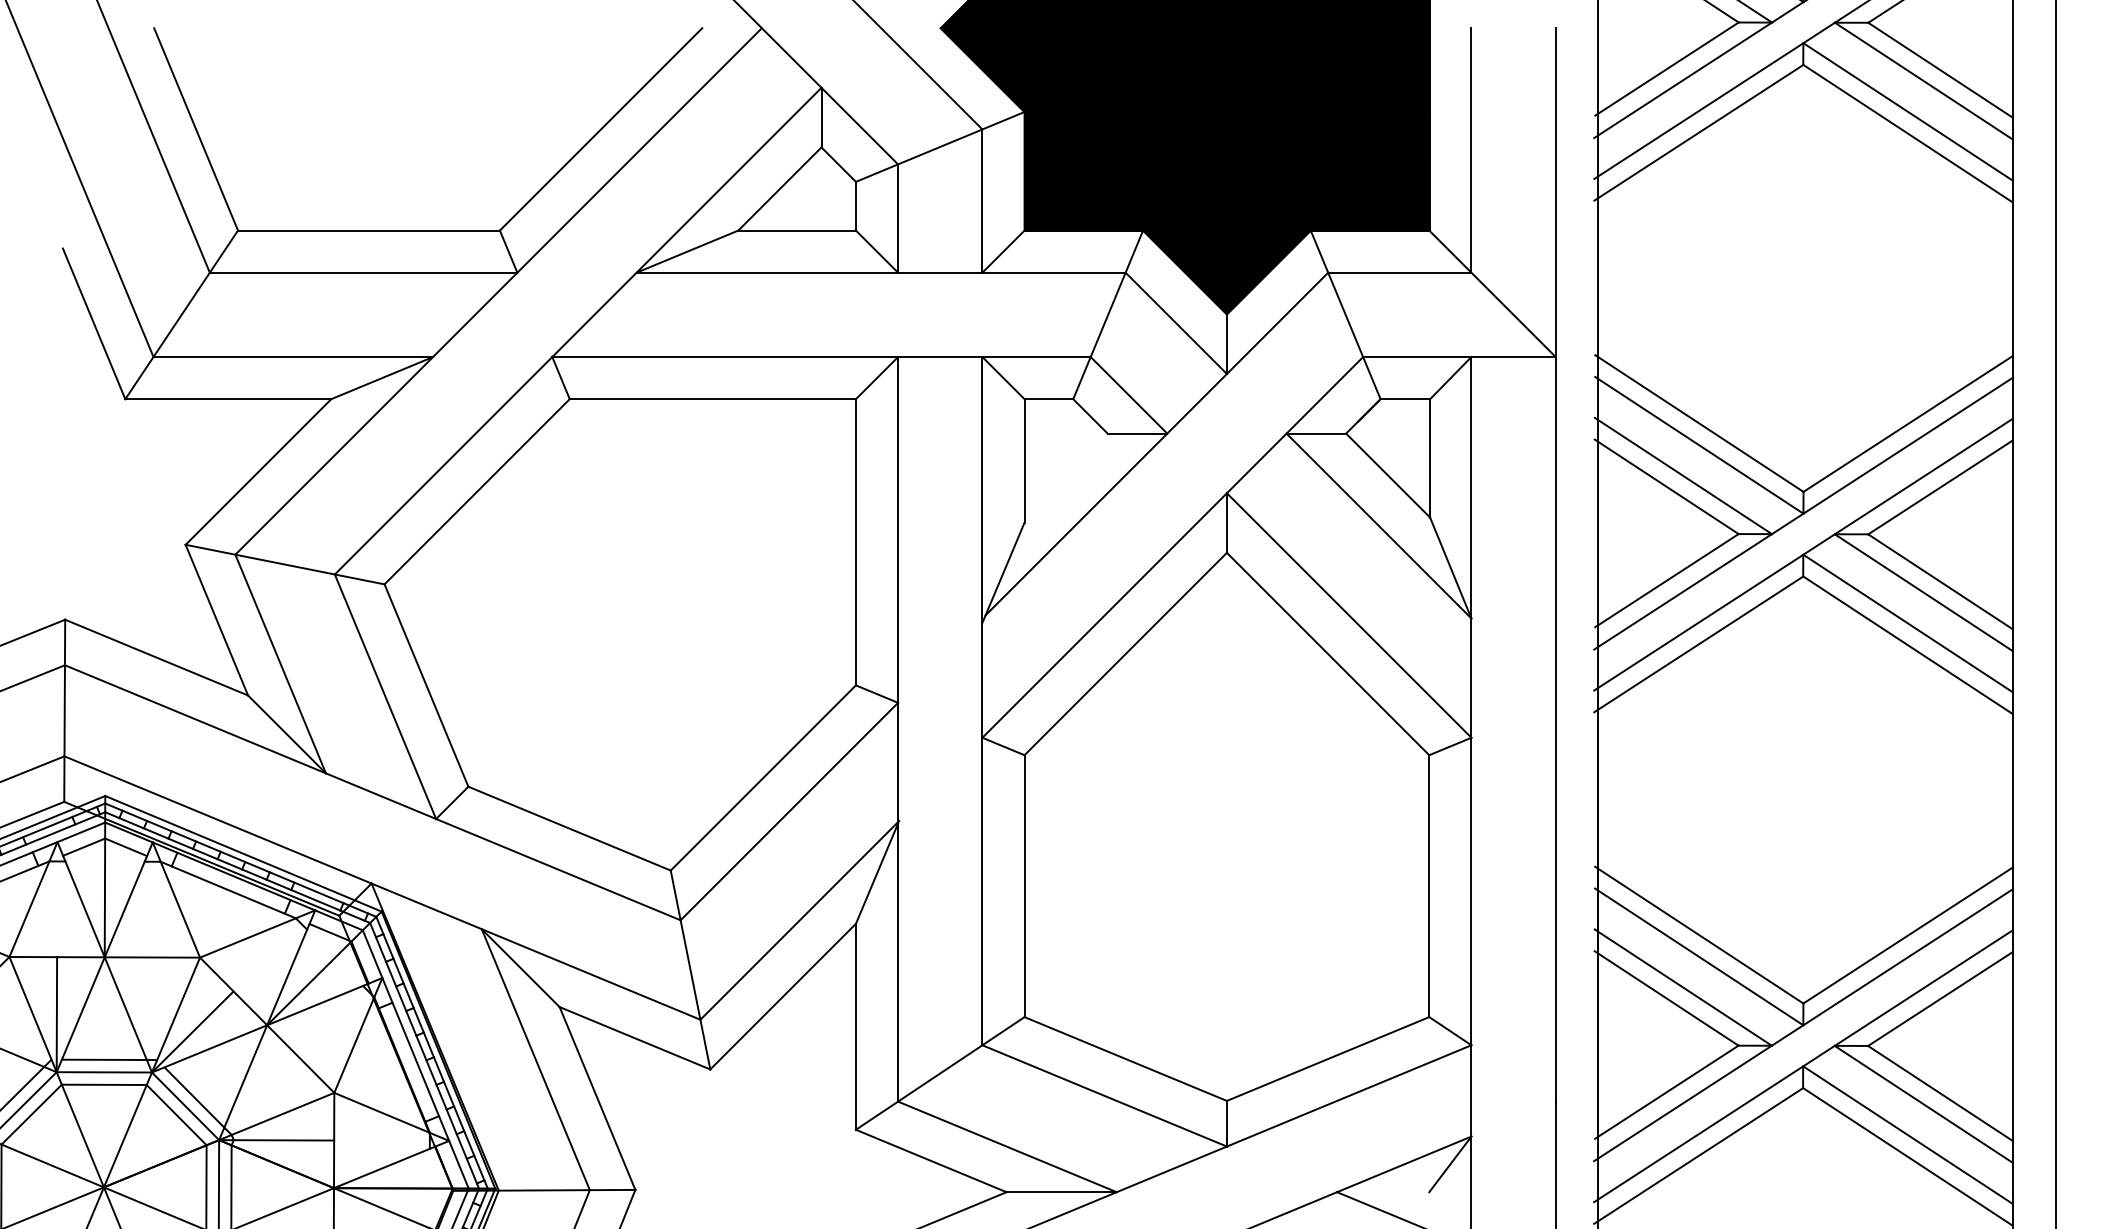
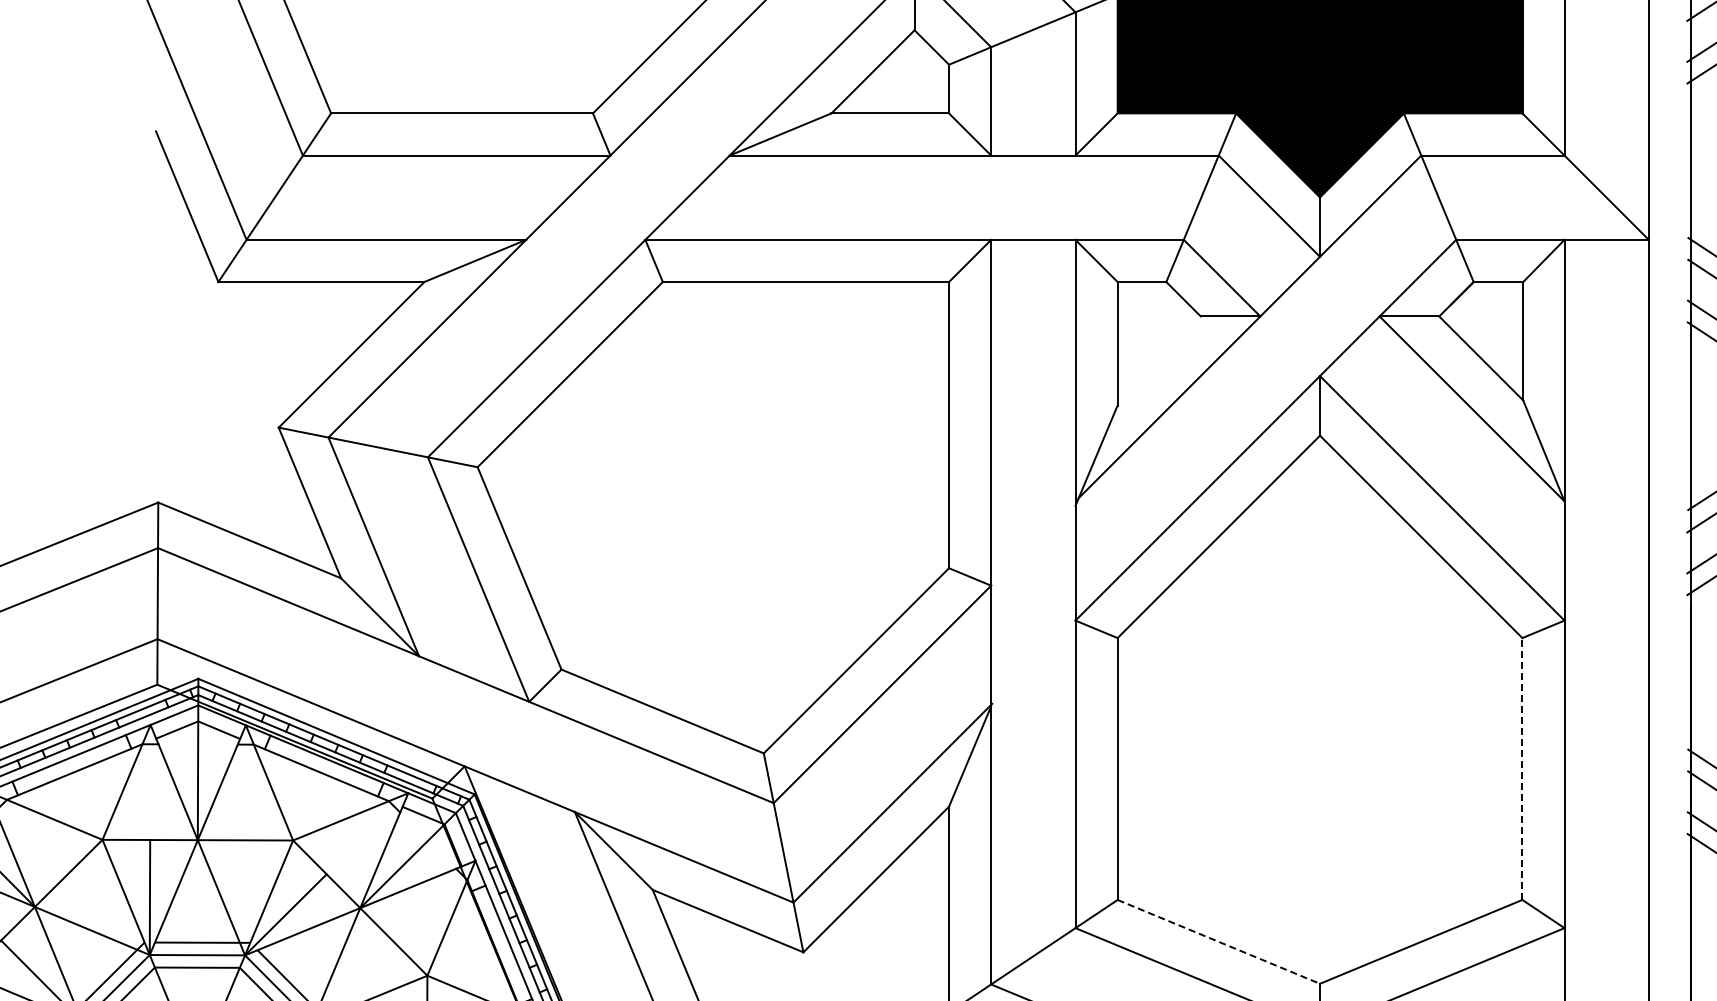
line: (1429, 886) -> (1522, 769), solid -> dashed
line: (1125, 1059) -> (1218, 942), solid -> dashed

